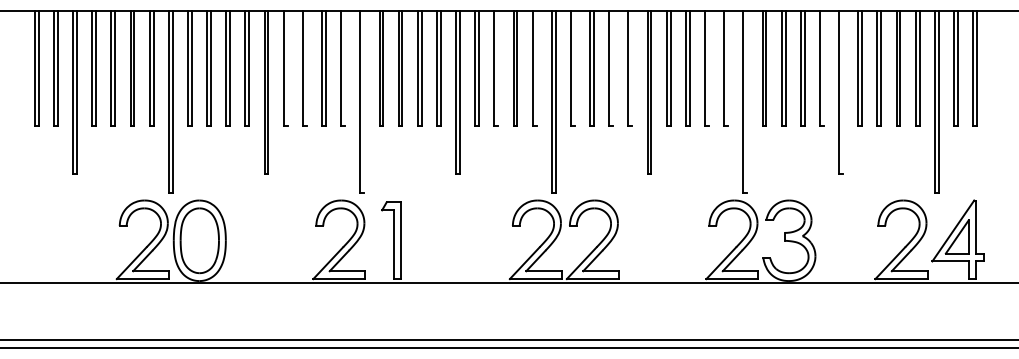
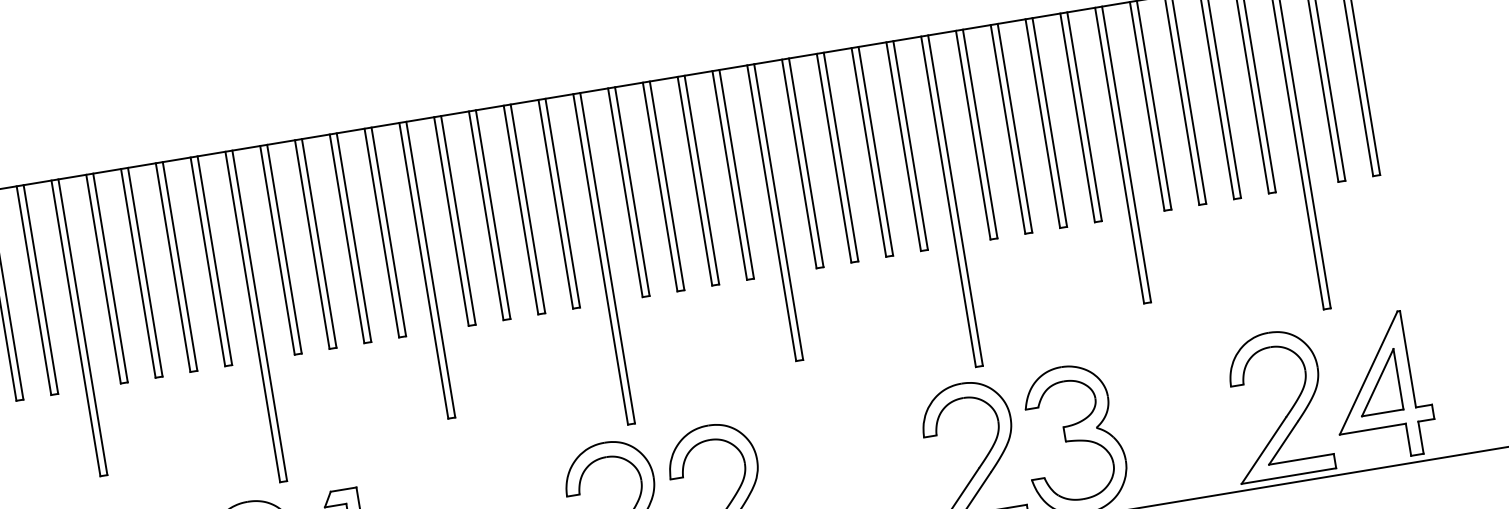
line: (287, 67) -> (110, 276), added
line: (306, 67) -> (144, 270), added
line: (345, 67) -> (215, 258), added
line: (498, 67) -> (493, 212), added
line: (536, 67) -> (562, 201), added
line: (574, 67) -> (631, 190), added
line: (613, 67) -> (702, 178), added
line: (632, 67) -> (736, 172), added
line: (708, 67) -> (874, 149), added
line: (728, 67) -> (911, 143), added
line: (823, 67) -> (1083, 115), added
line: (842, 91) -> (1125, 153), added
line: (364, 101) -> (260, 314), added
line: (747, 101) -> (955, 199), added

